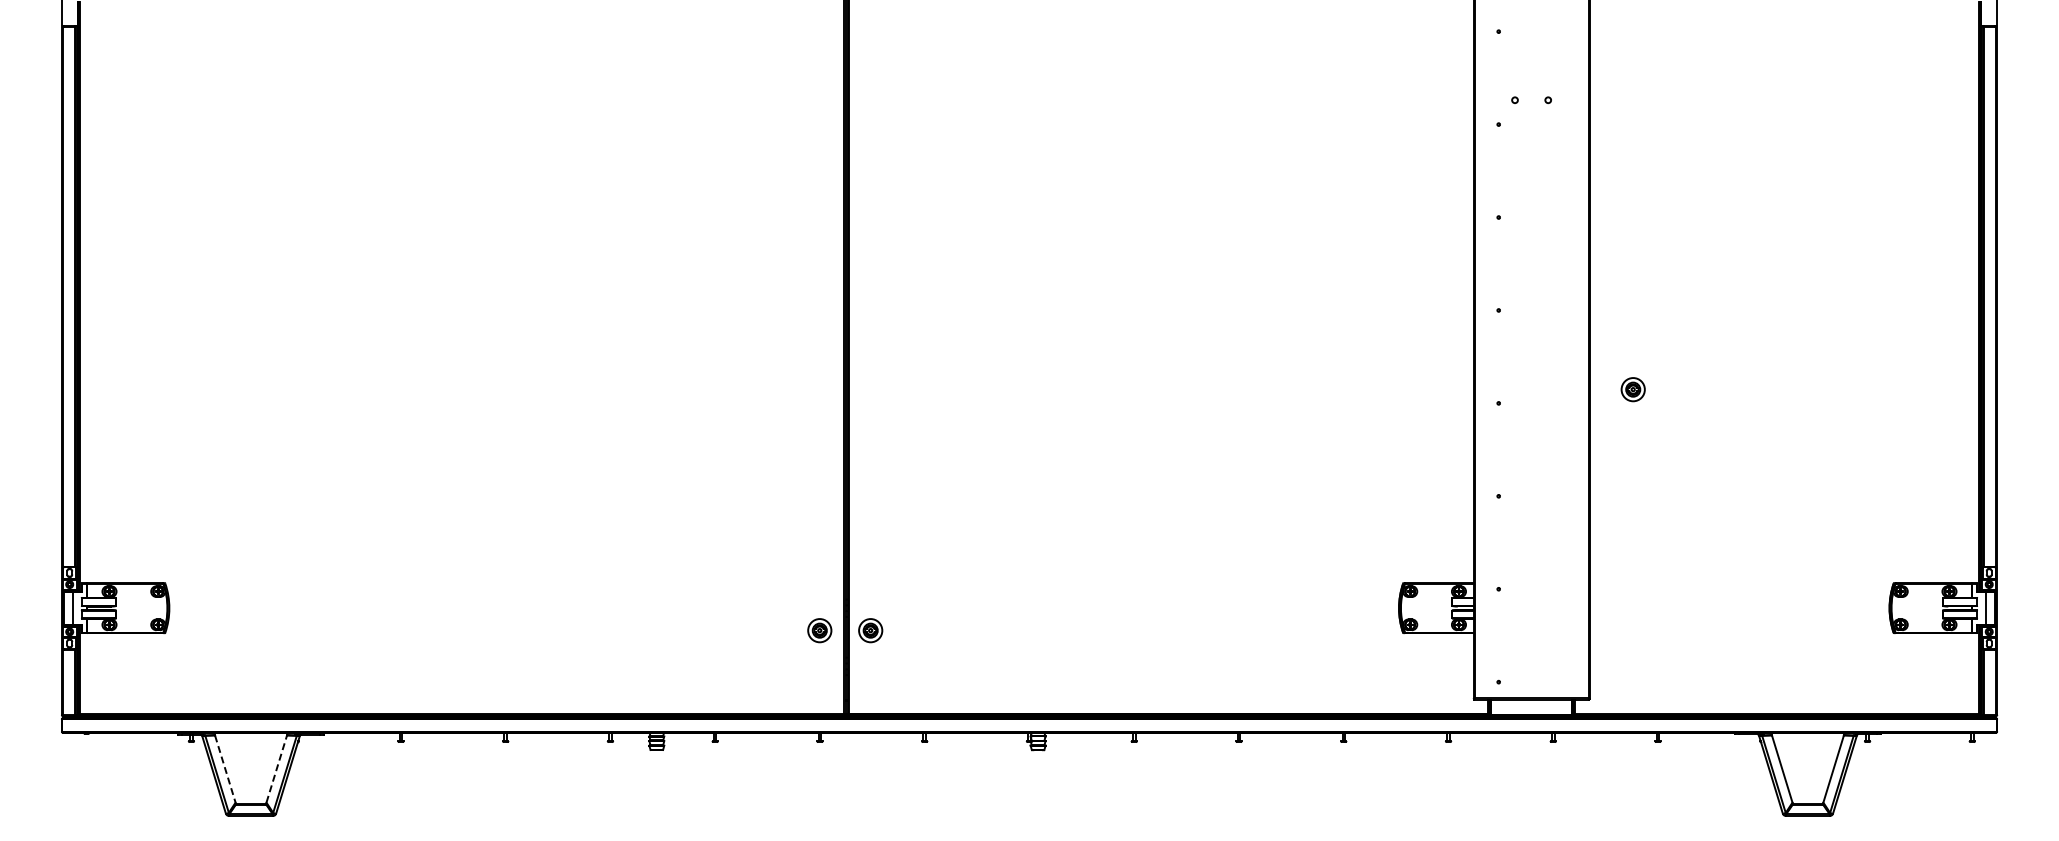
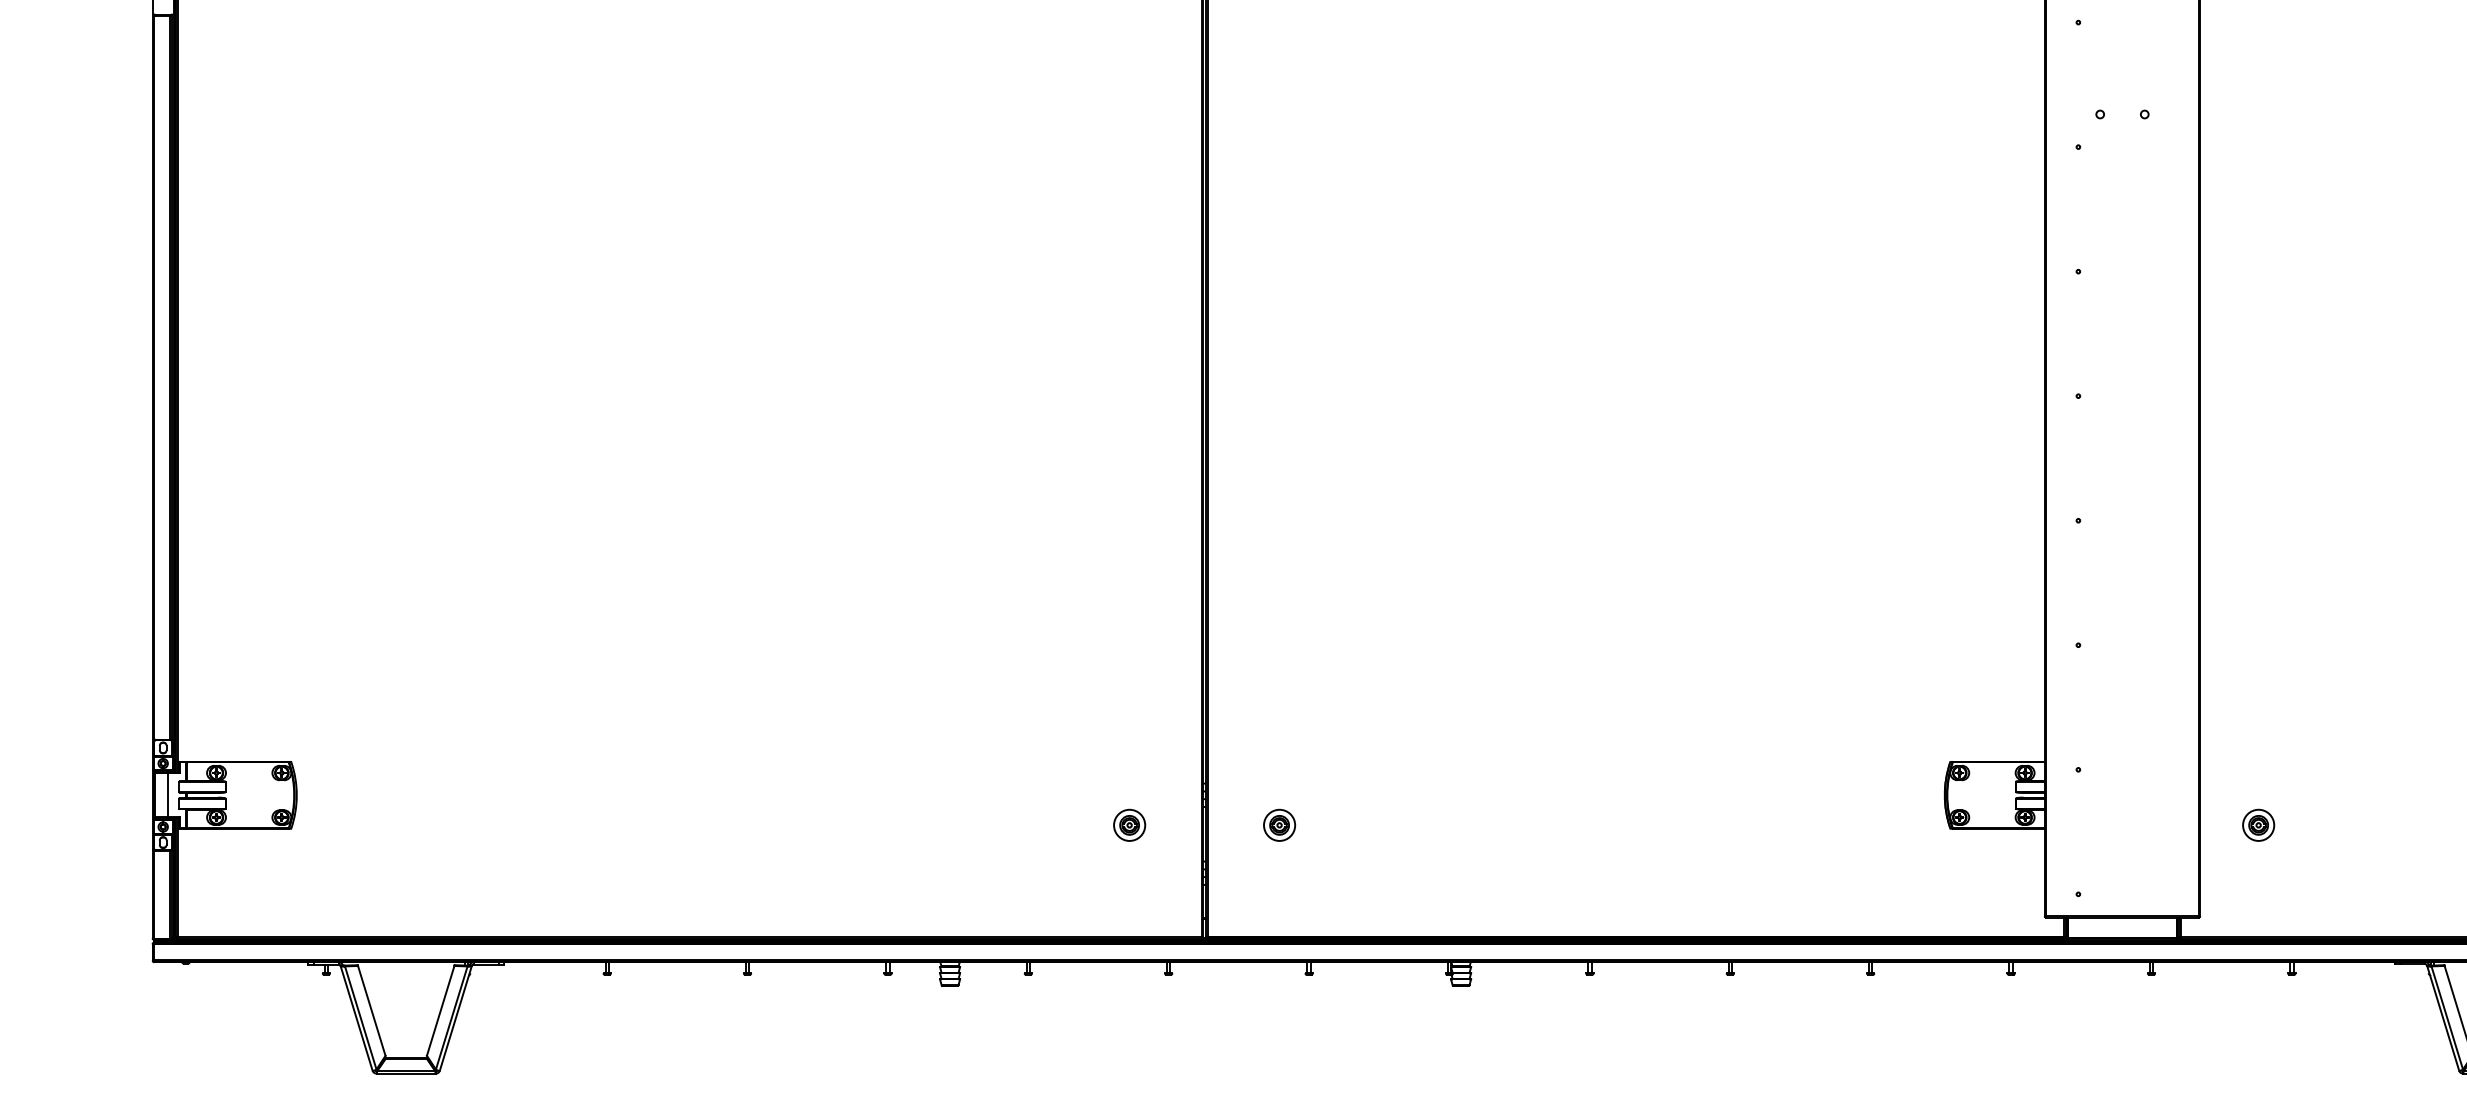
part: (1632, 389) -> (2257, 825), moved
part: (819, 630) -> (1129, 825), moved
part: (870, 630) -> (1279, 825), moved
line: (276, 768) -> (440, 1010), dashed -> solid
line: (225, 769) -> (372, 1011), dashed -> solid

